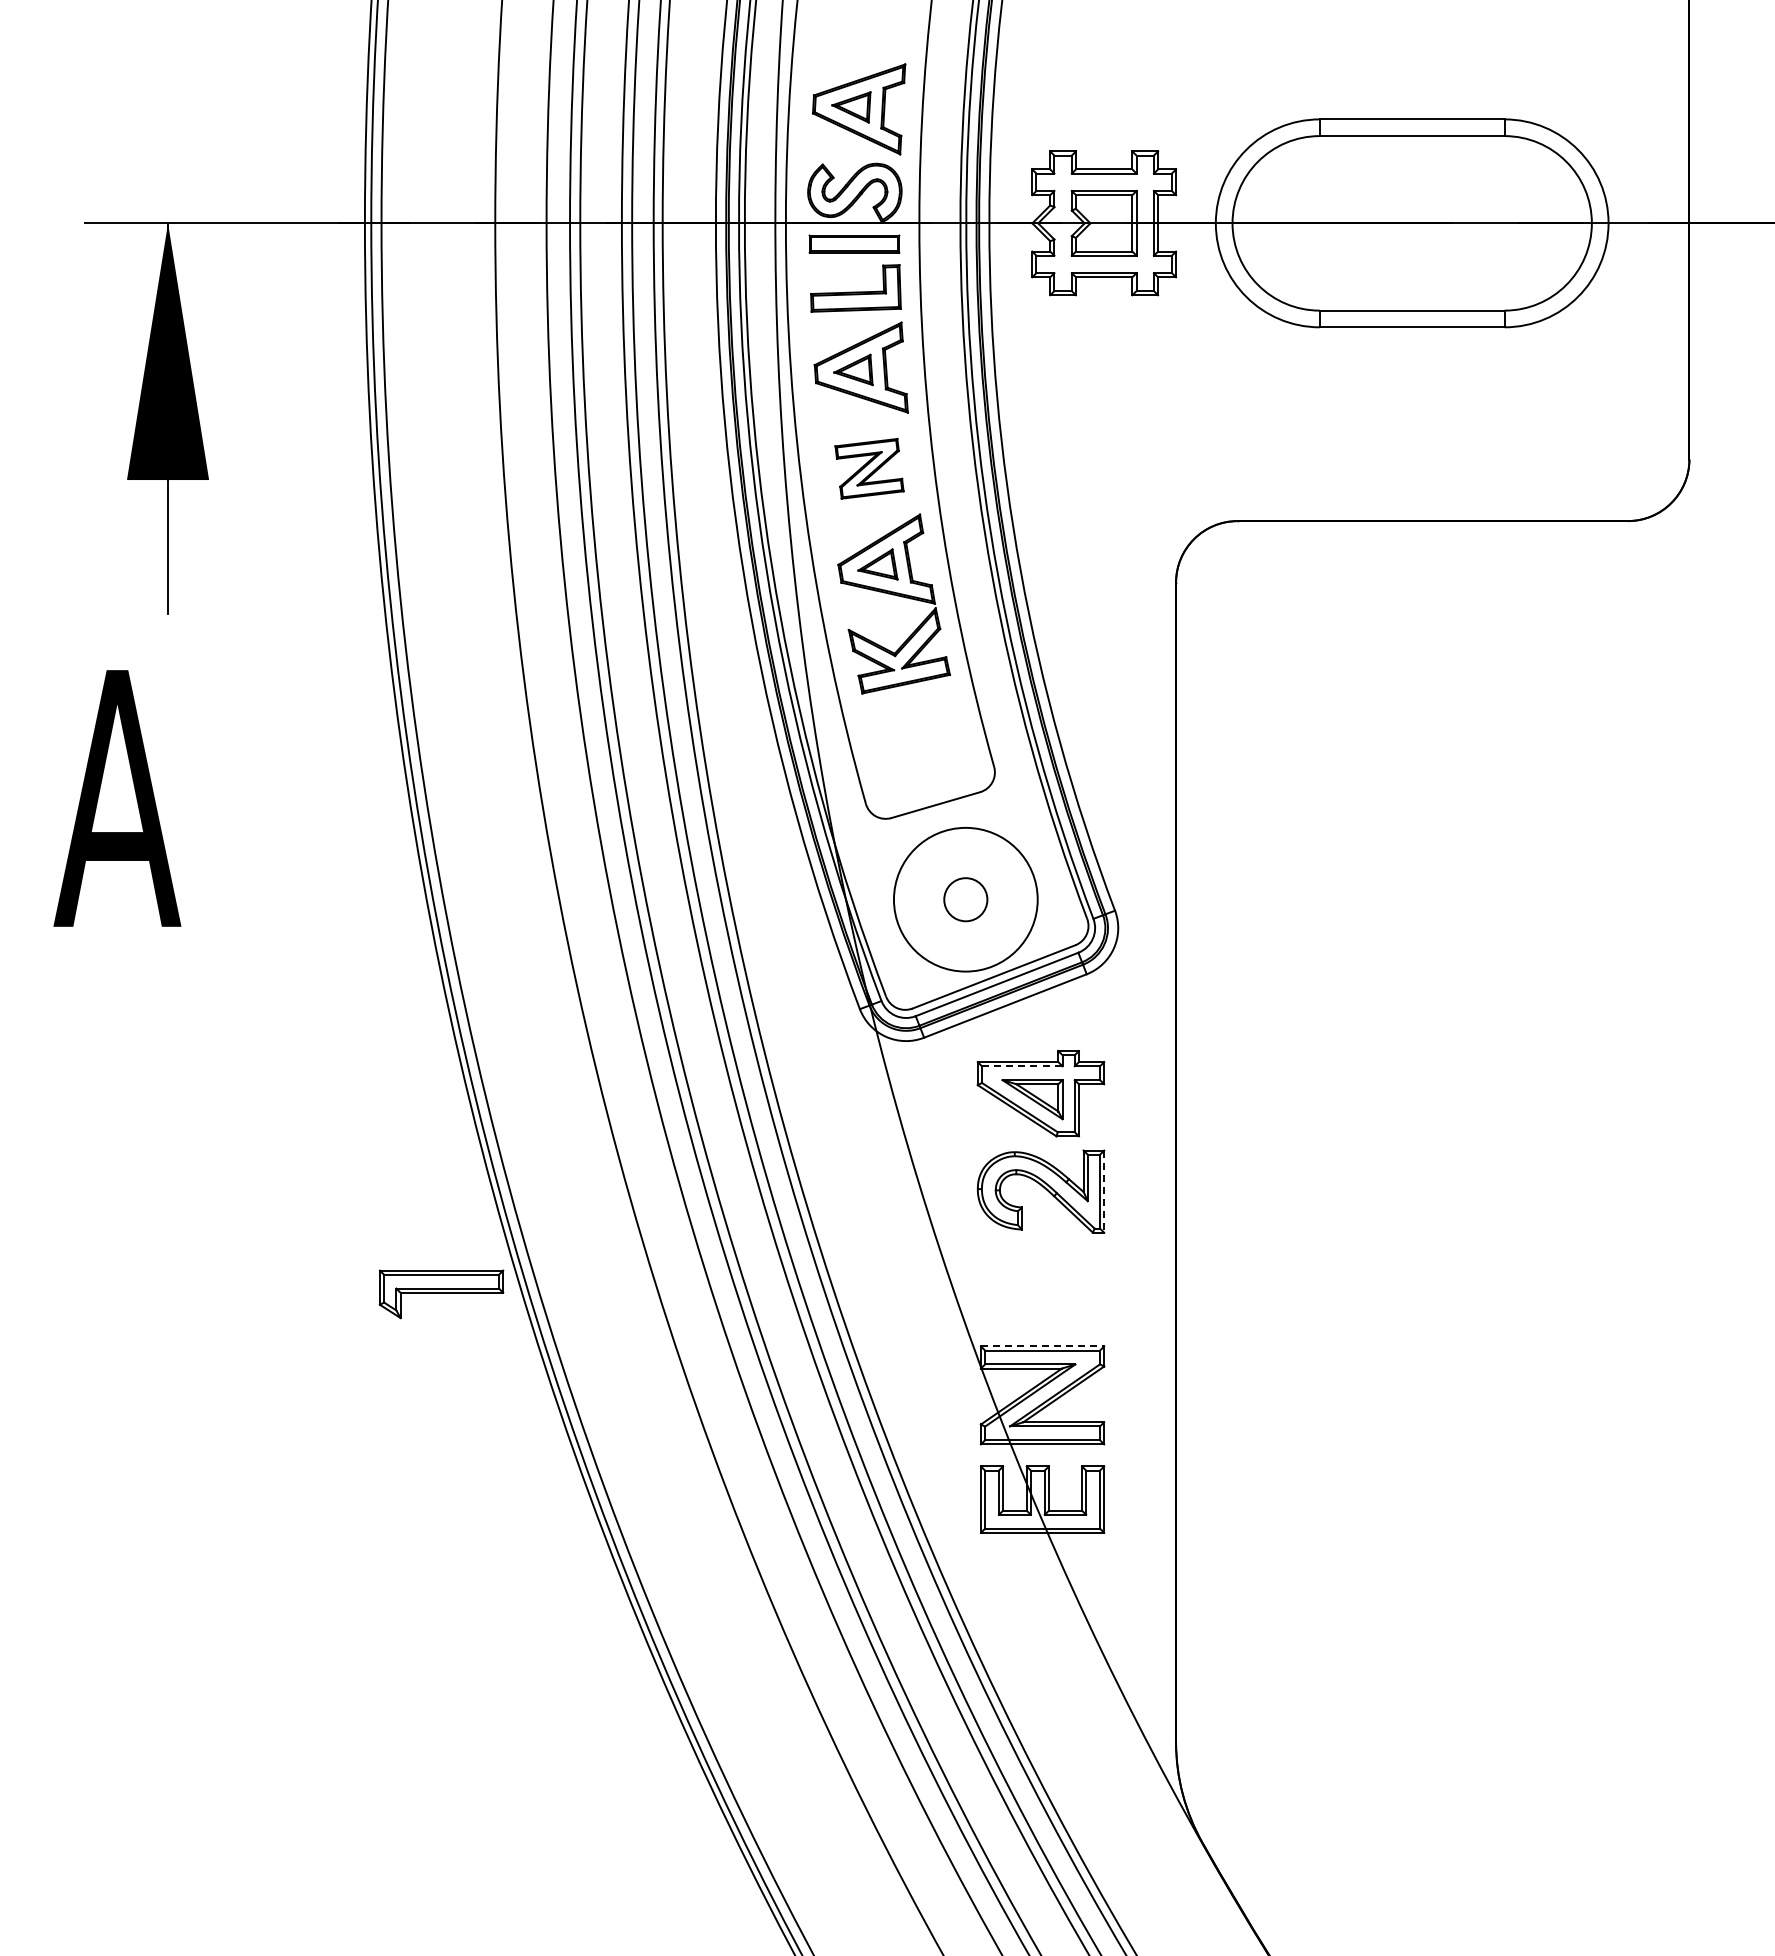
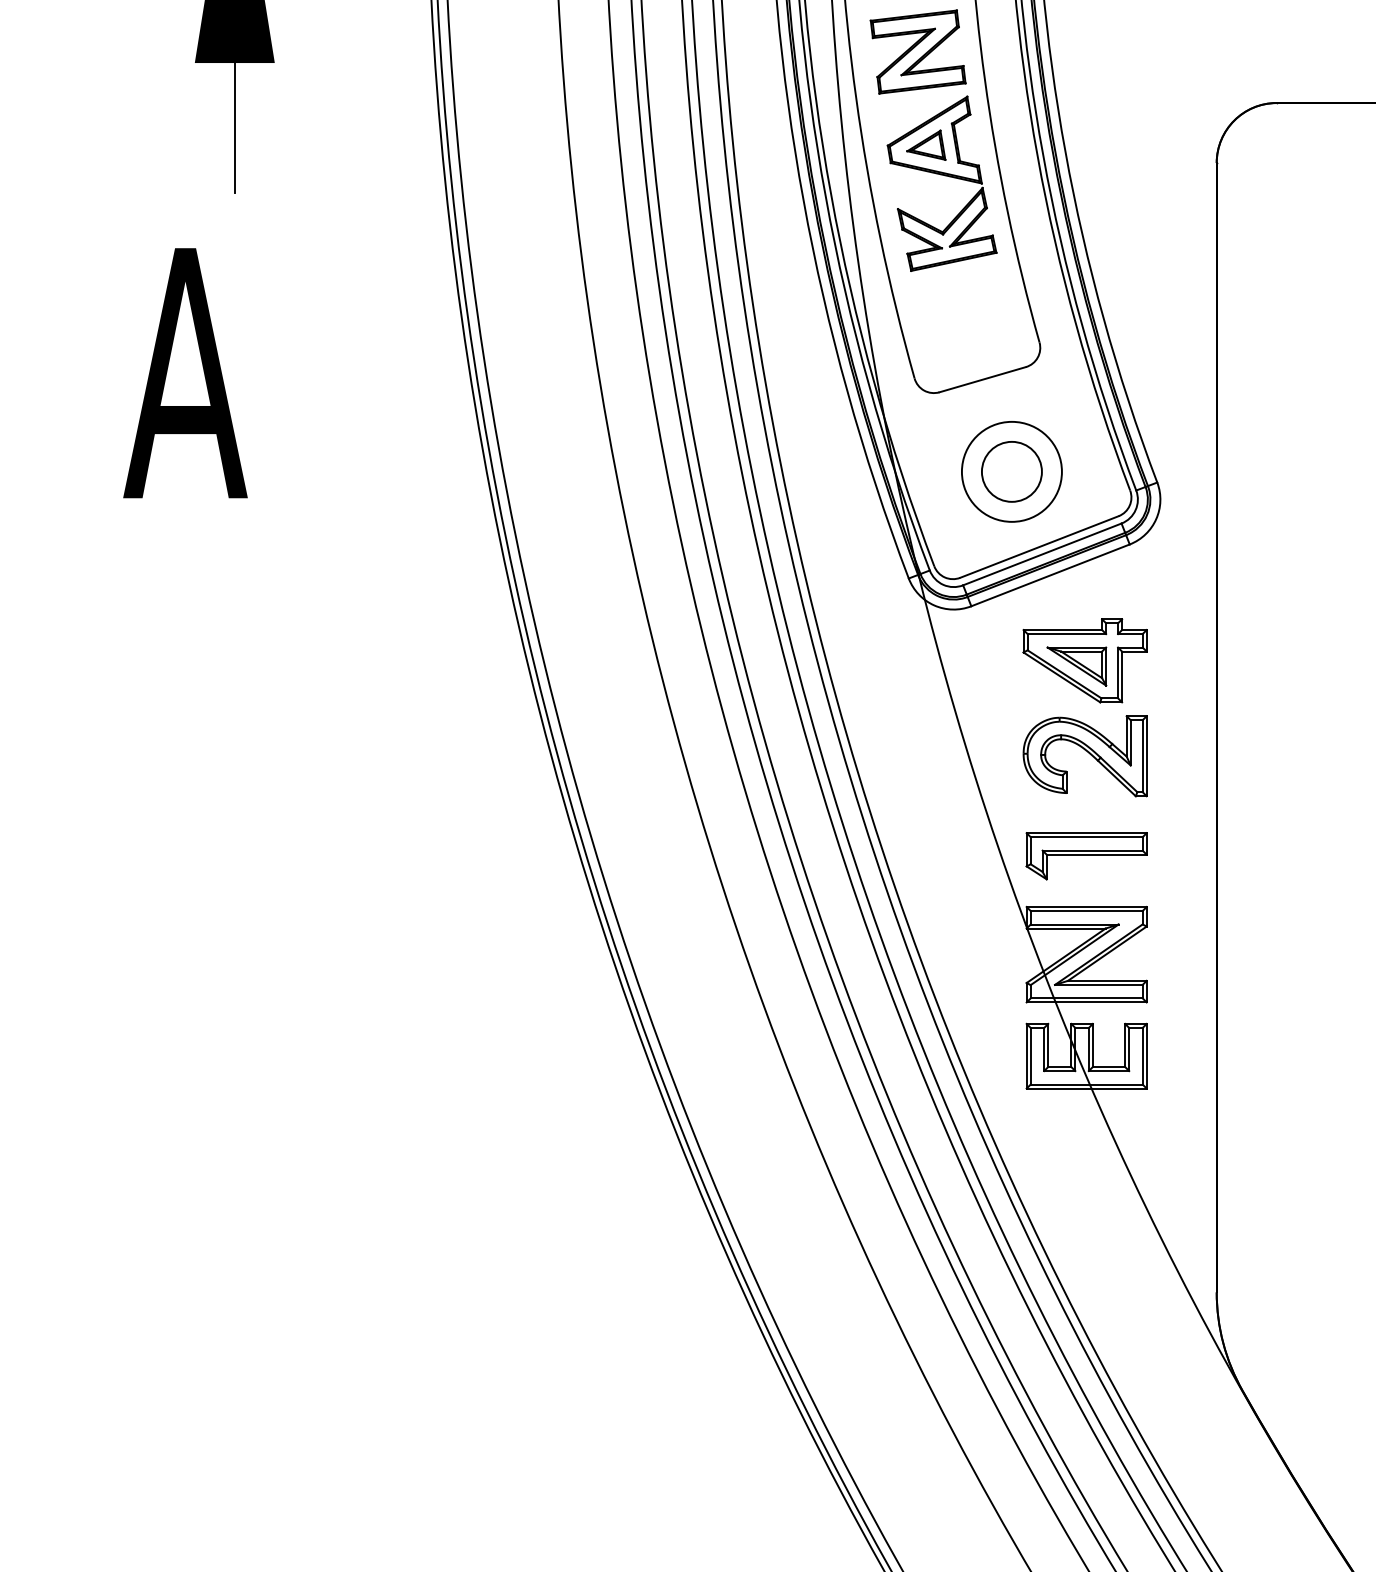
part: (869, 468) -> (918, 51), size x1.43
circle: (965, 899) -> (1011, 471), size x0.71
circle: (965, 899) -> (1011, 471), size x1.43
line: (1022, 1066) -> (1067, 634), dashed -> solid
line: (1104, 1192) -> (1147, 757), dashed -> solid
part: (441, 1294) -> (1086, 856), moved
line: (1042, 1346) -> (1086, 907), dashed -> solid

